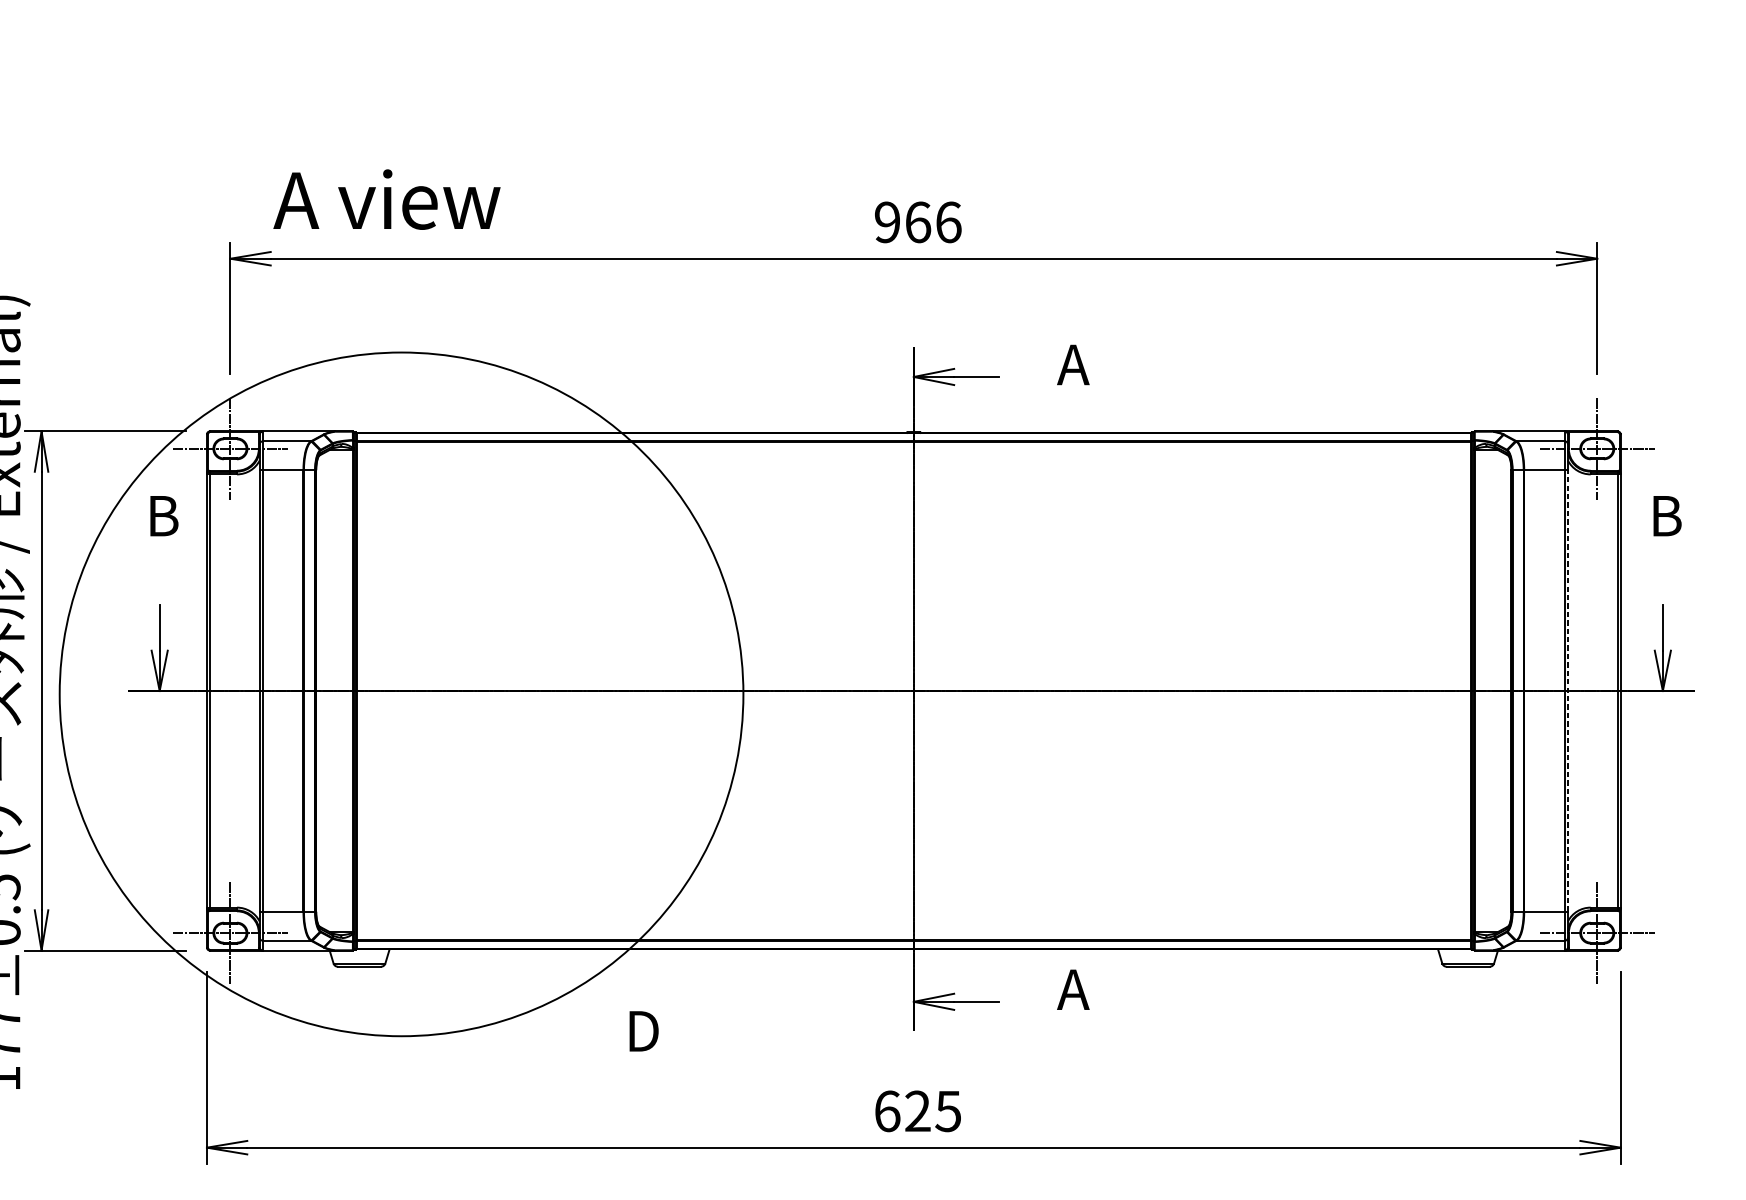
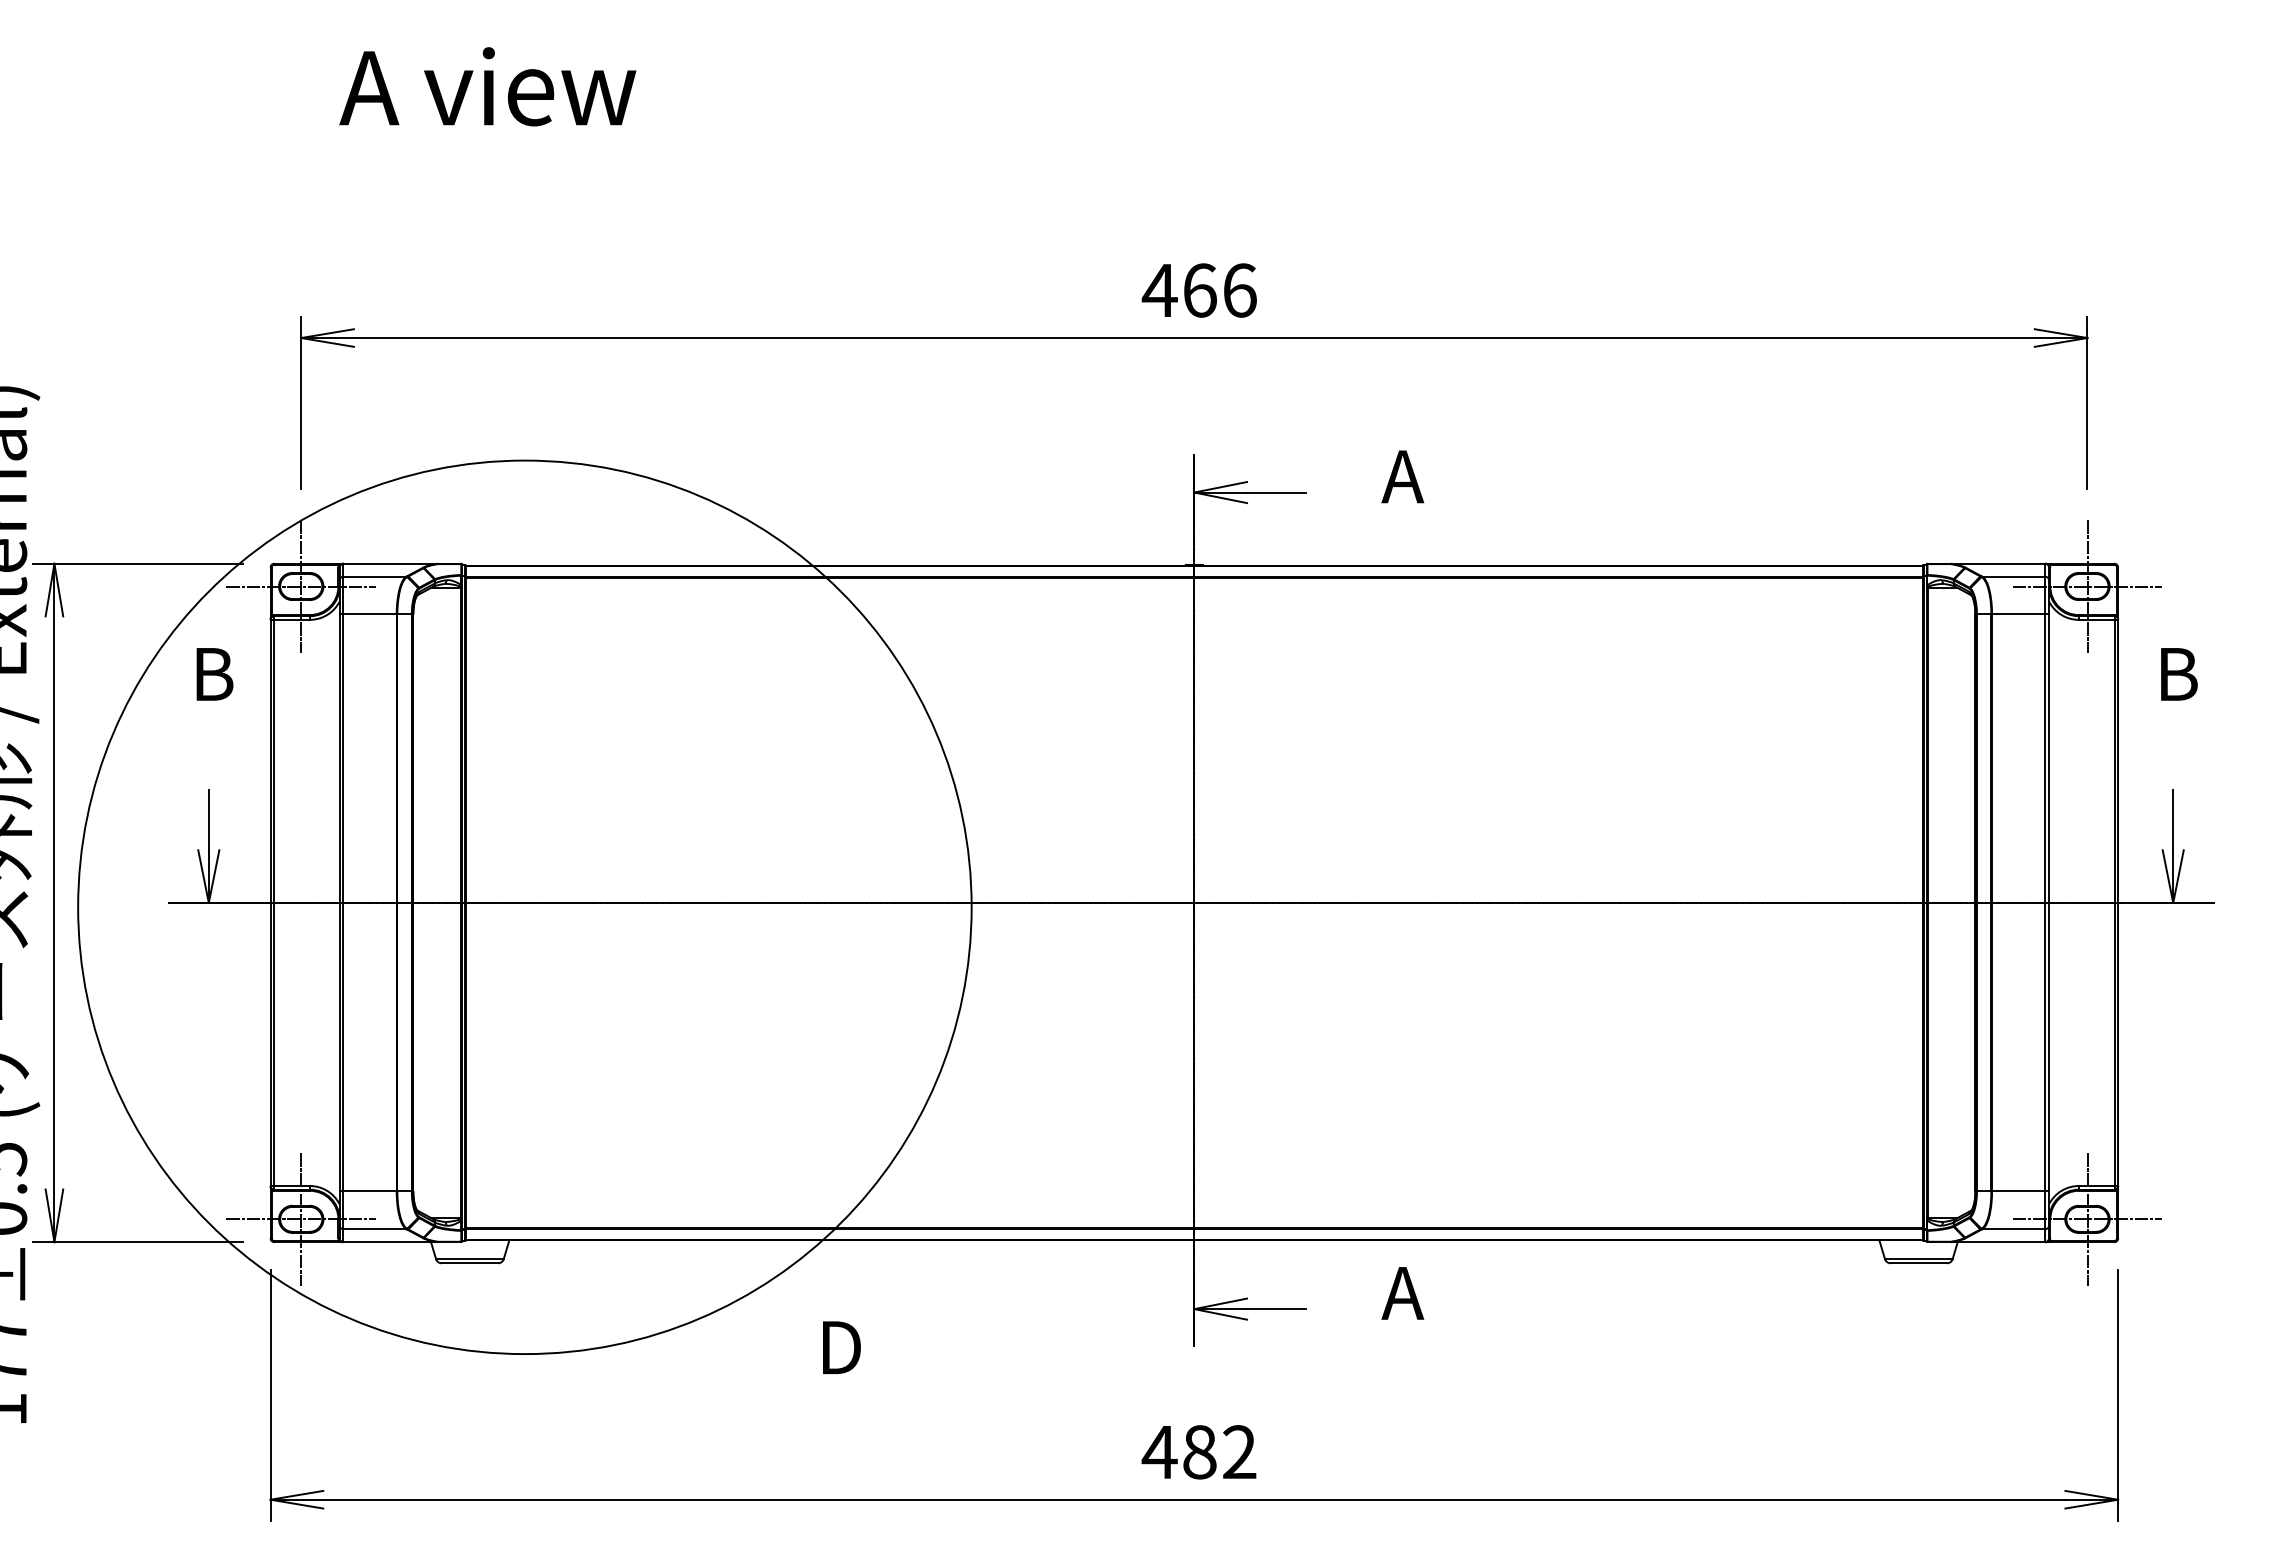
text: (386, 199) -> (487, 86), moved
text: (887, 222) -> (1159, 290), 966 -> 466
line: (1568, 690) -> (2049, 902), dashed -> solid
text: (916, 1111) -> (1198, 1452), 625 -> 482

